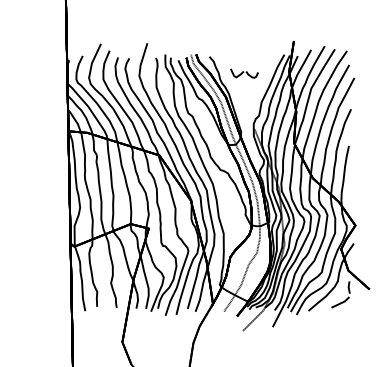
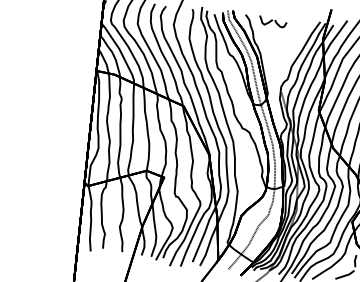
part: (244, 73) -> (273, 21), moved

